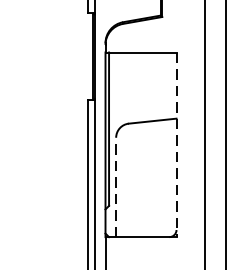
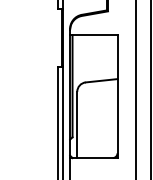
line: (176, 144) -> (117, 96), dashed -> solid
line: (116, 186) -> (77, 124), dashed -> solid

